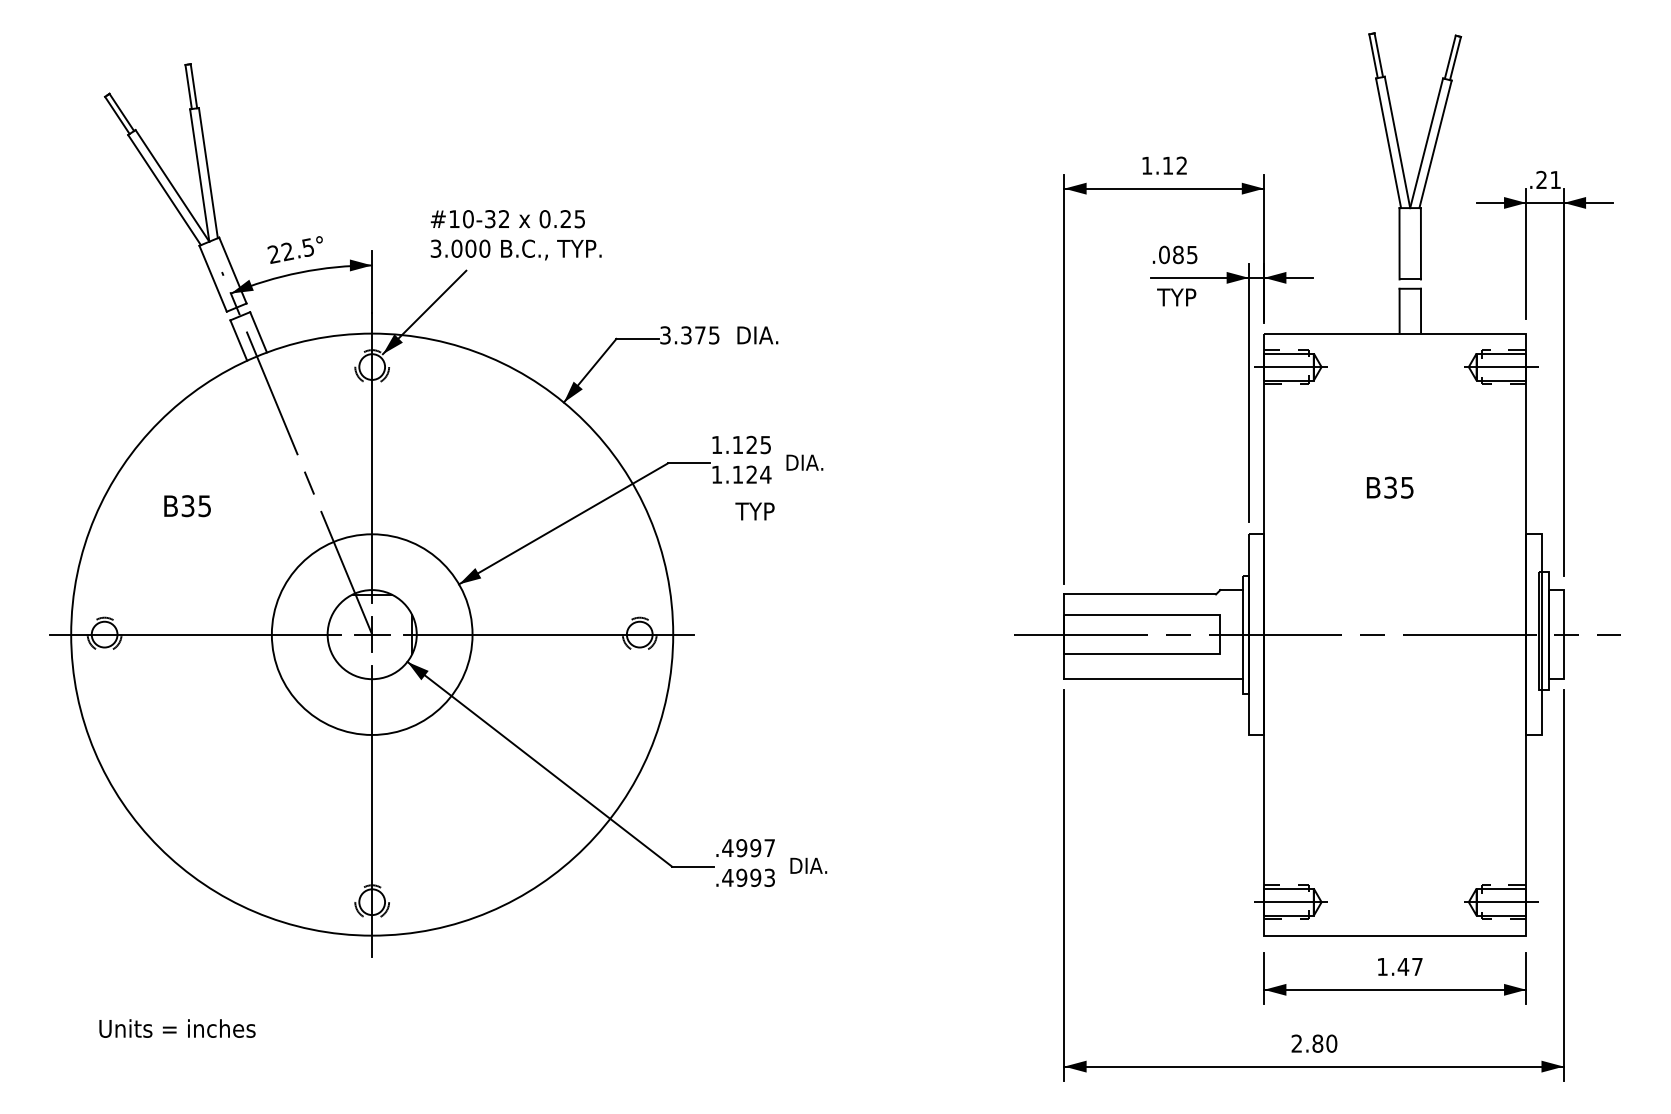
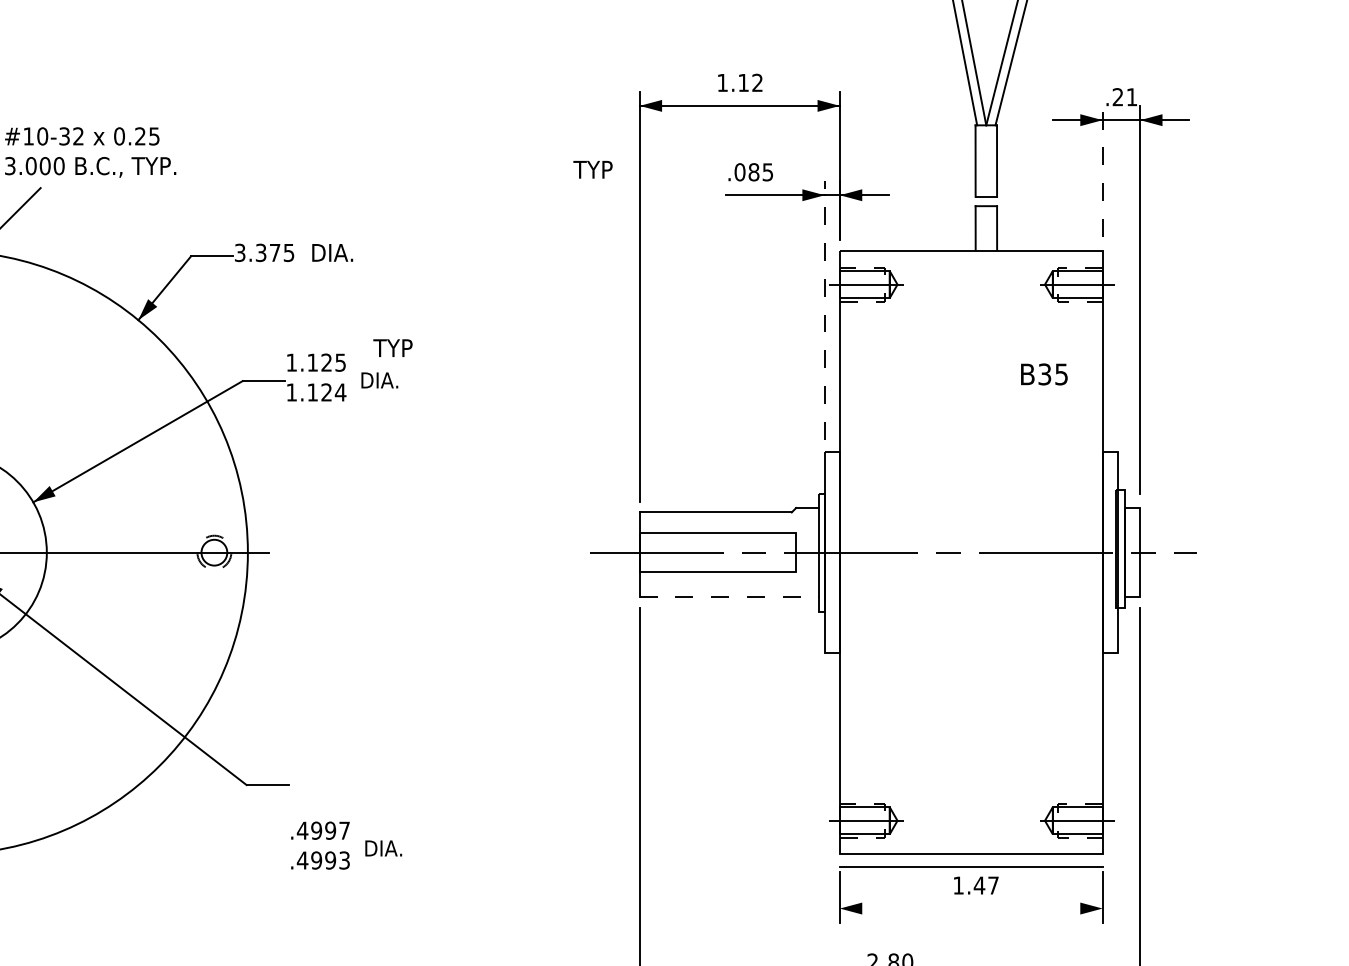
line: (1526, 253) -> (1102, 170), solid -> dashed
text: (1176, 297) -> (592, 169), moved
line: (1248, 392) -> (824, 310), solid -> dashed
text: (1390, 487) -> (1044, 374), moved
text: (754, 511) -> (392, 348), moved
line: (1154, 679) -> (730, 597), solid -> dashed
text: (771, 862) -> (346, 845), moved
line: (1395, 989) -> (971, 867), moved

